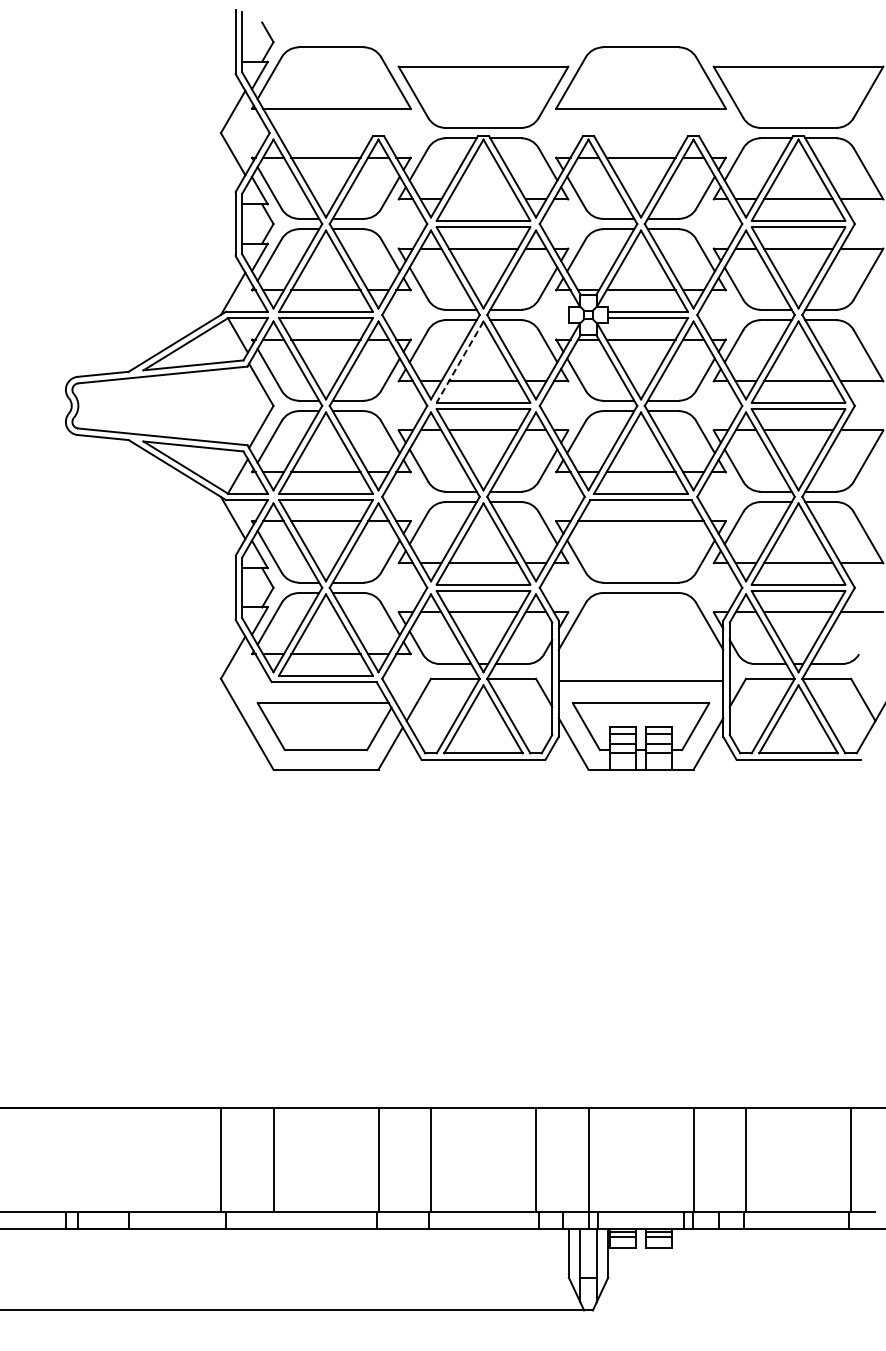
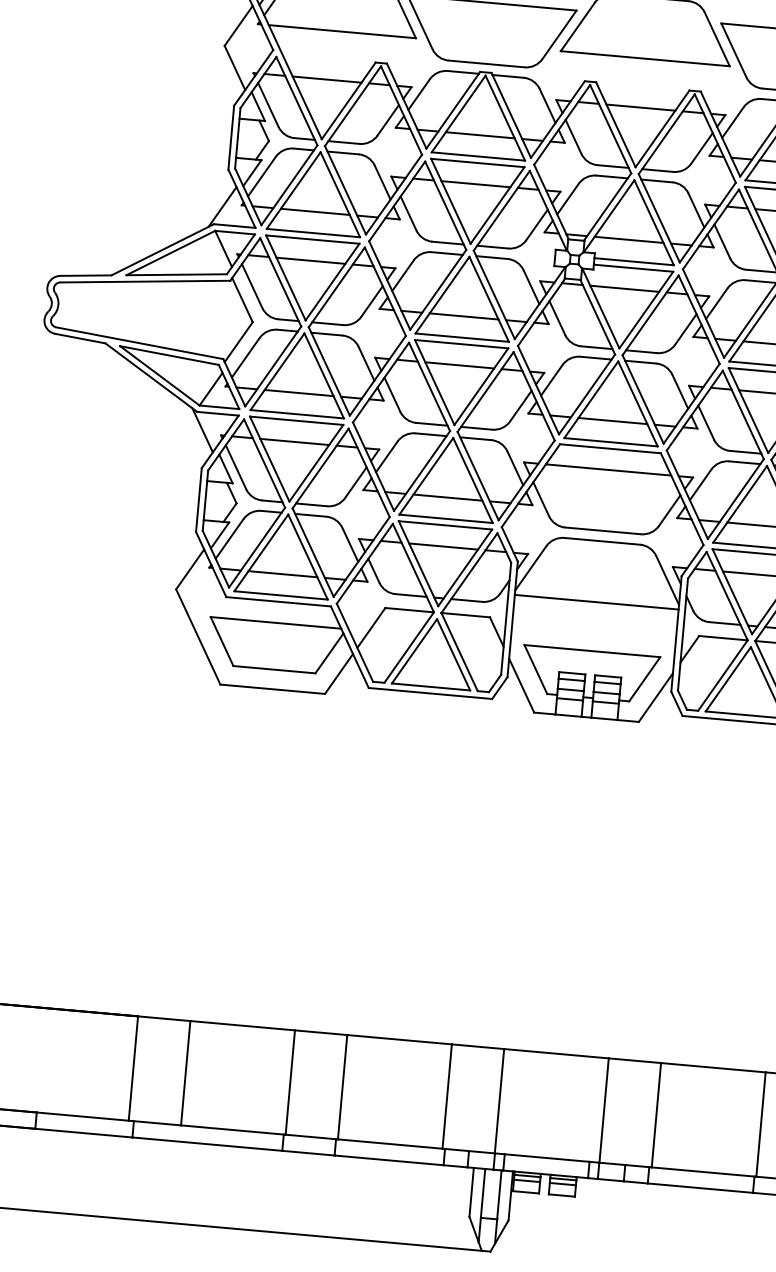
line: (483, 199) -> (480, 135), added
line: (460, 362) -> (442, 295), dashed -> solid
line: (640, 681) -> (596, 602), moved

